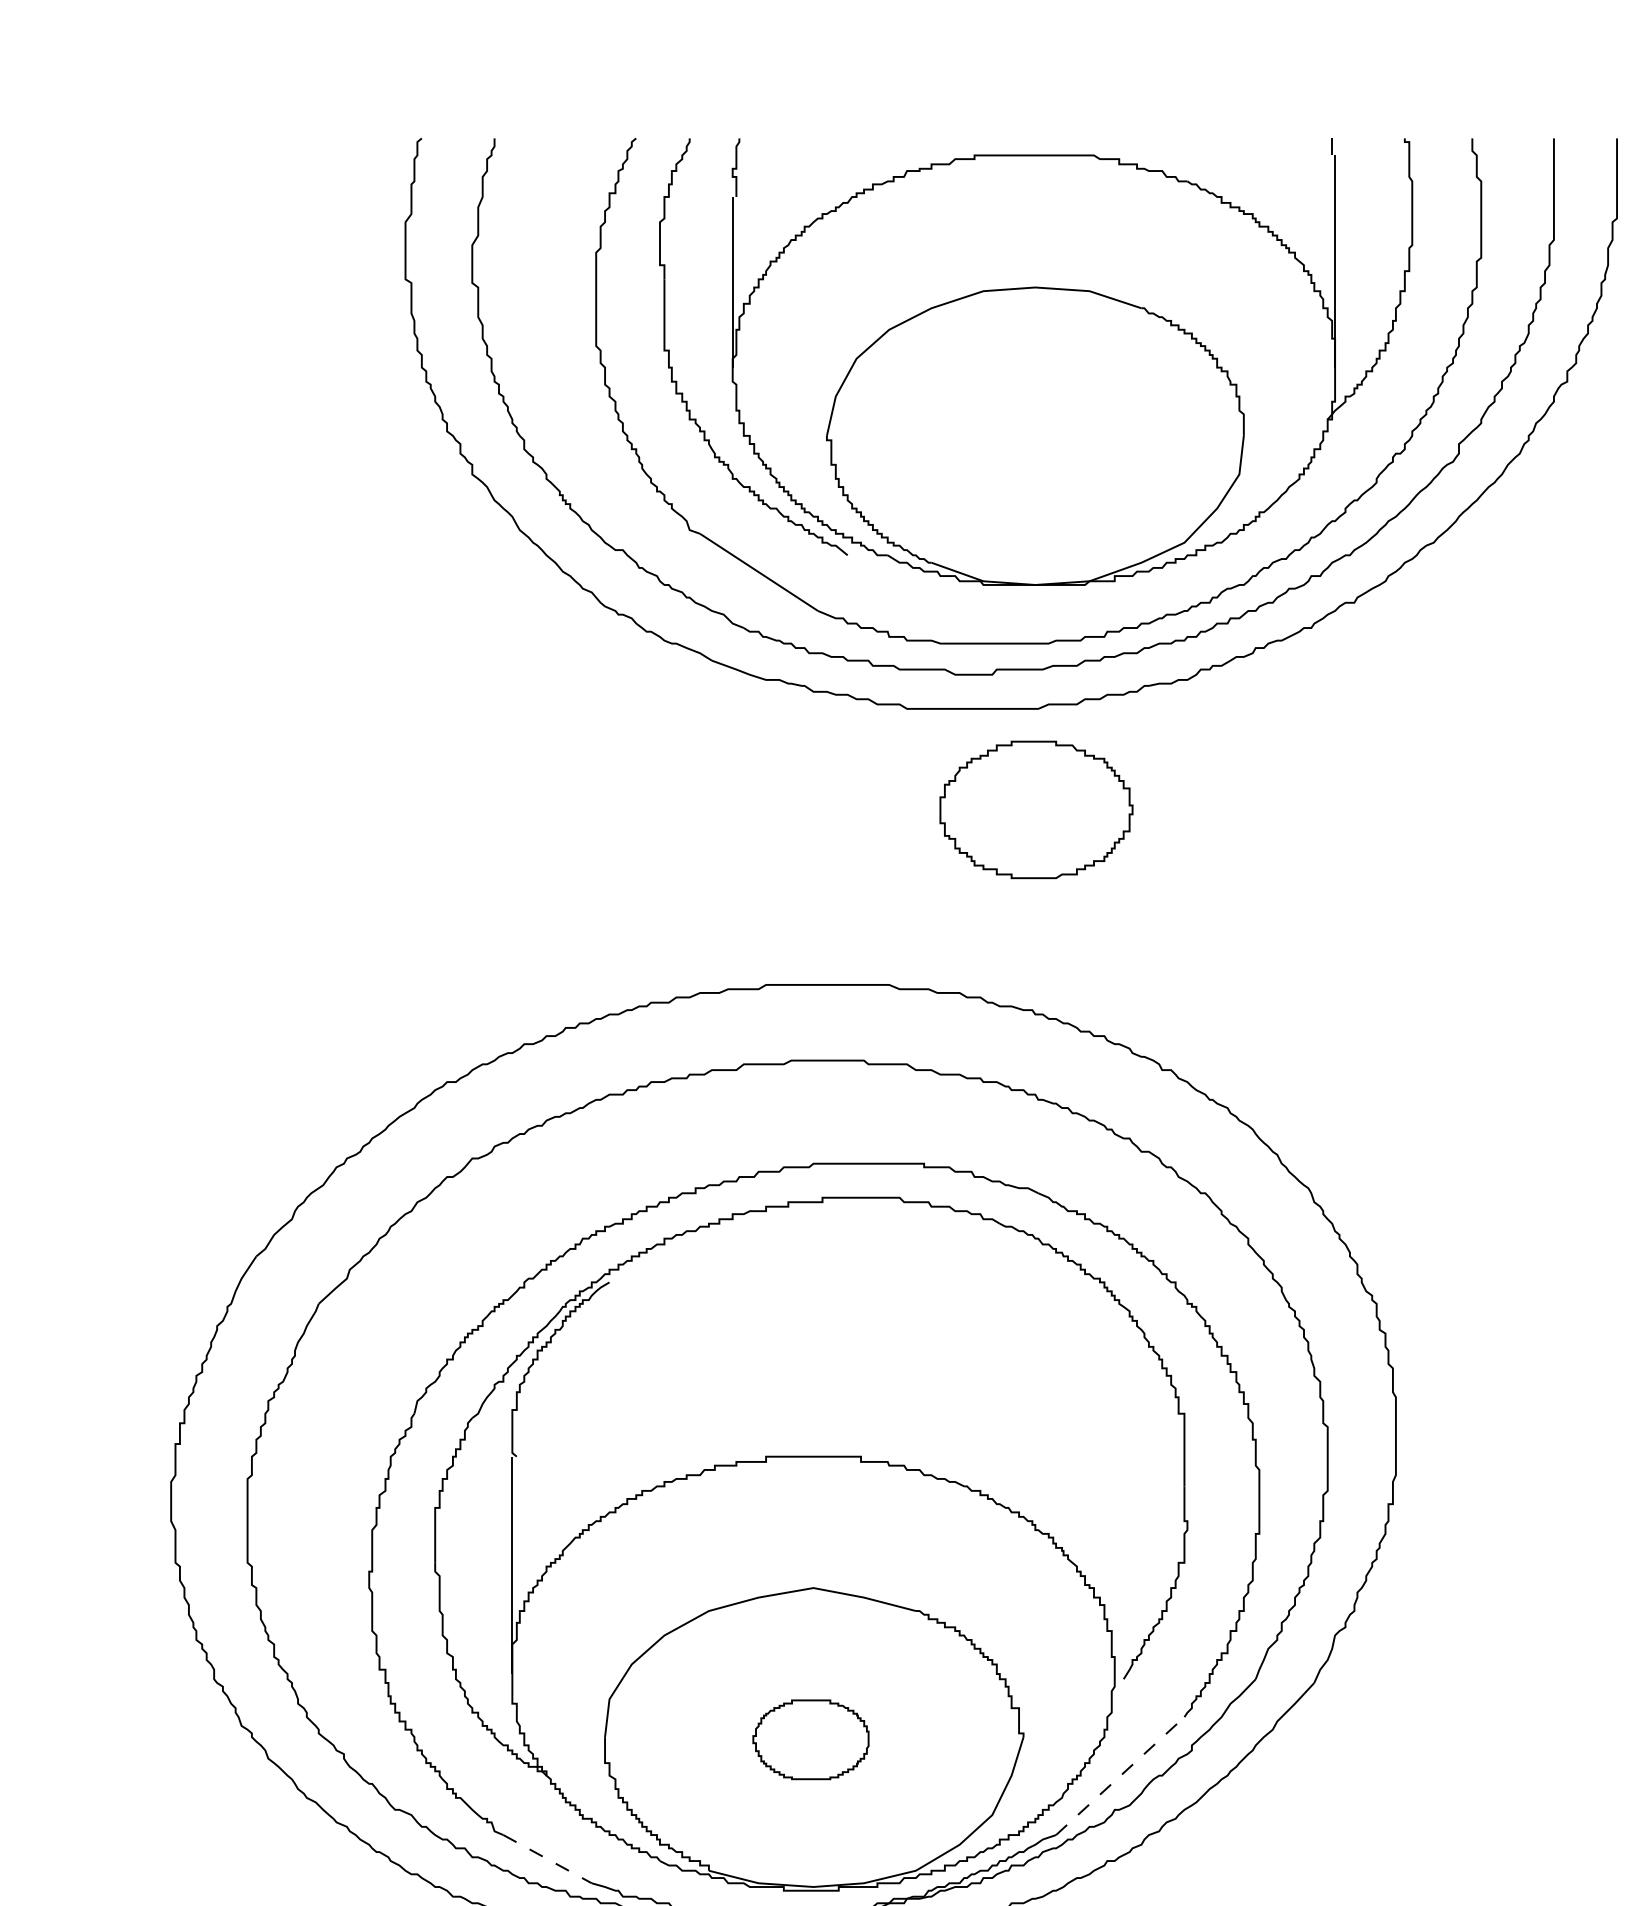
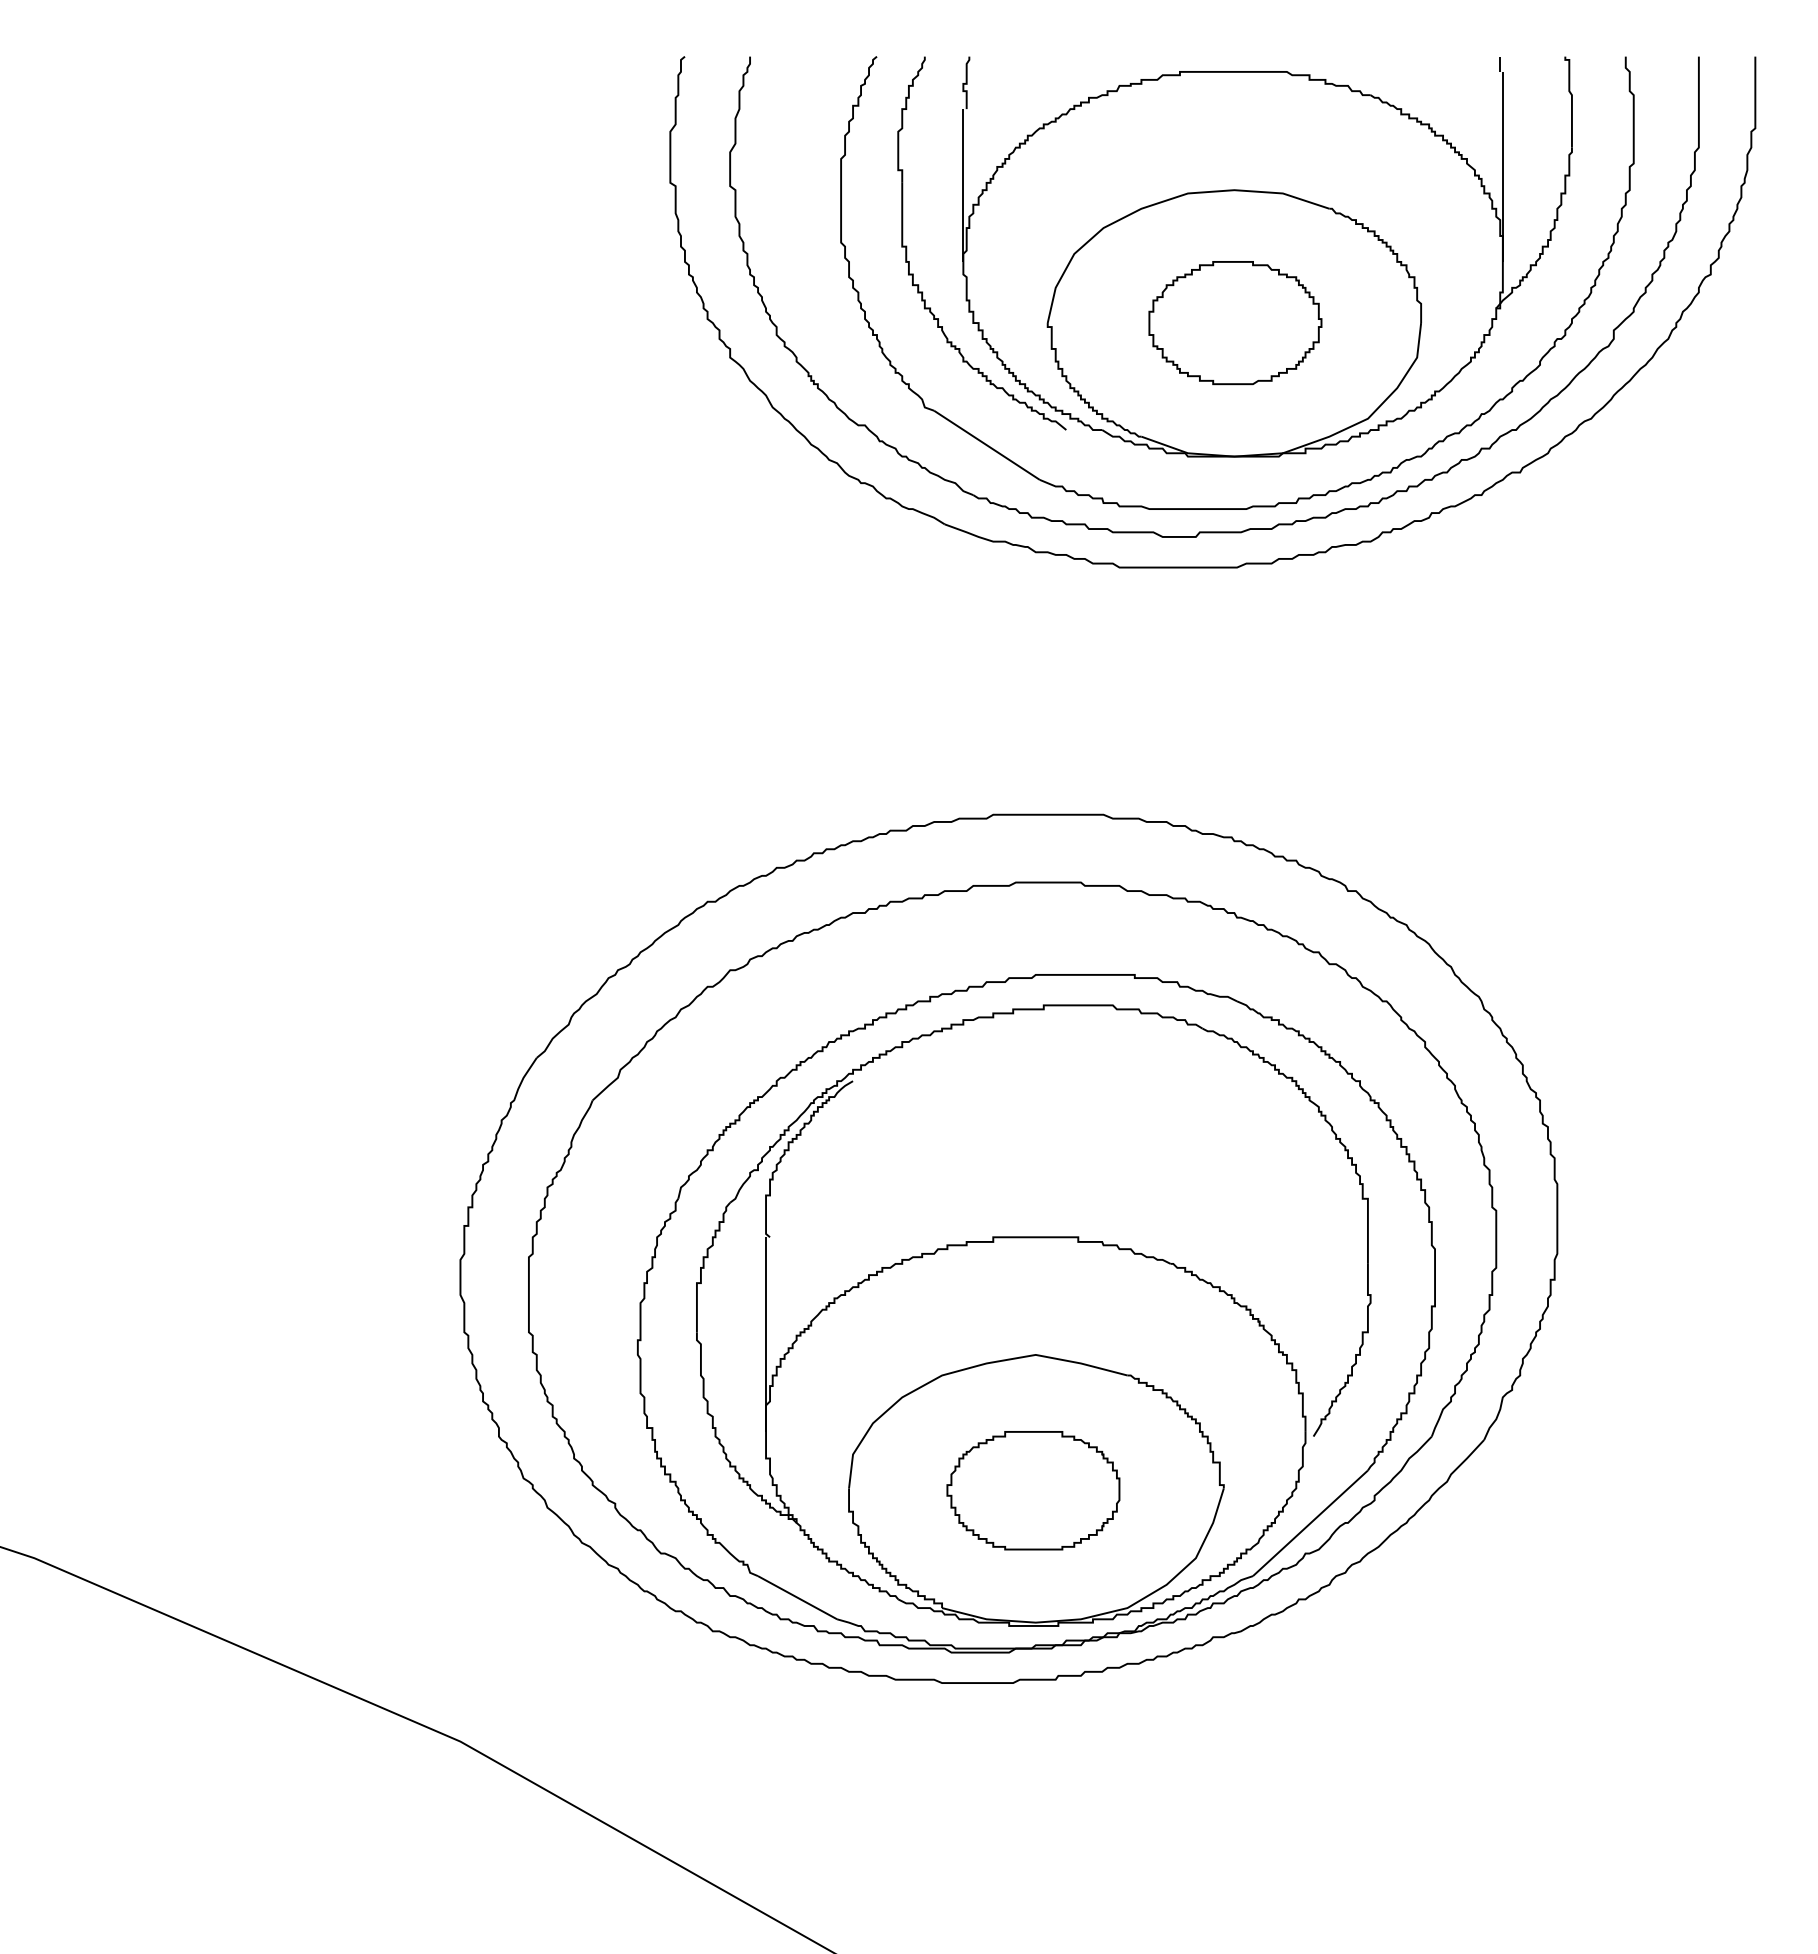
part: (1036, 810) -> (1235, 323), moved
part: (811, 1739) -> (1033, 1490), size x1.67
line: (1120, 1775) -> (1310, 1522), dashed -> solid
line: (548, 1858) -> (798, 1597), dashed -> solid

